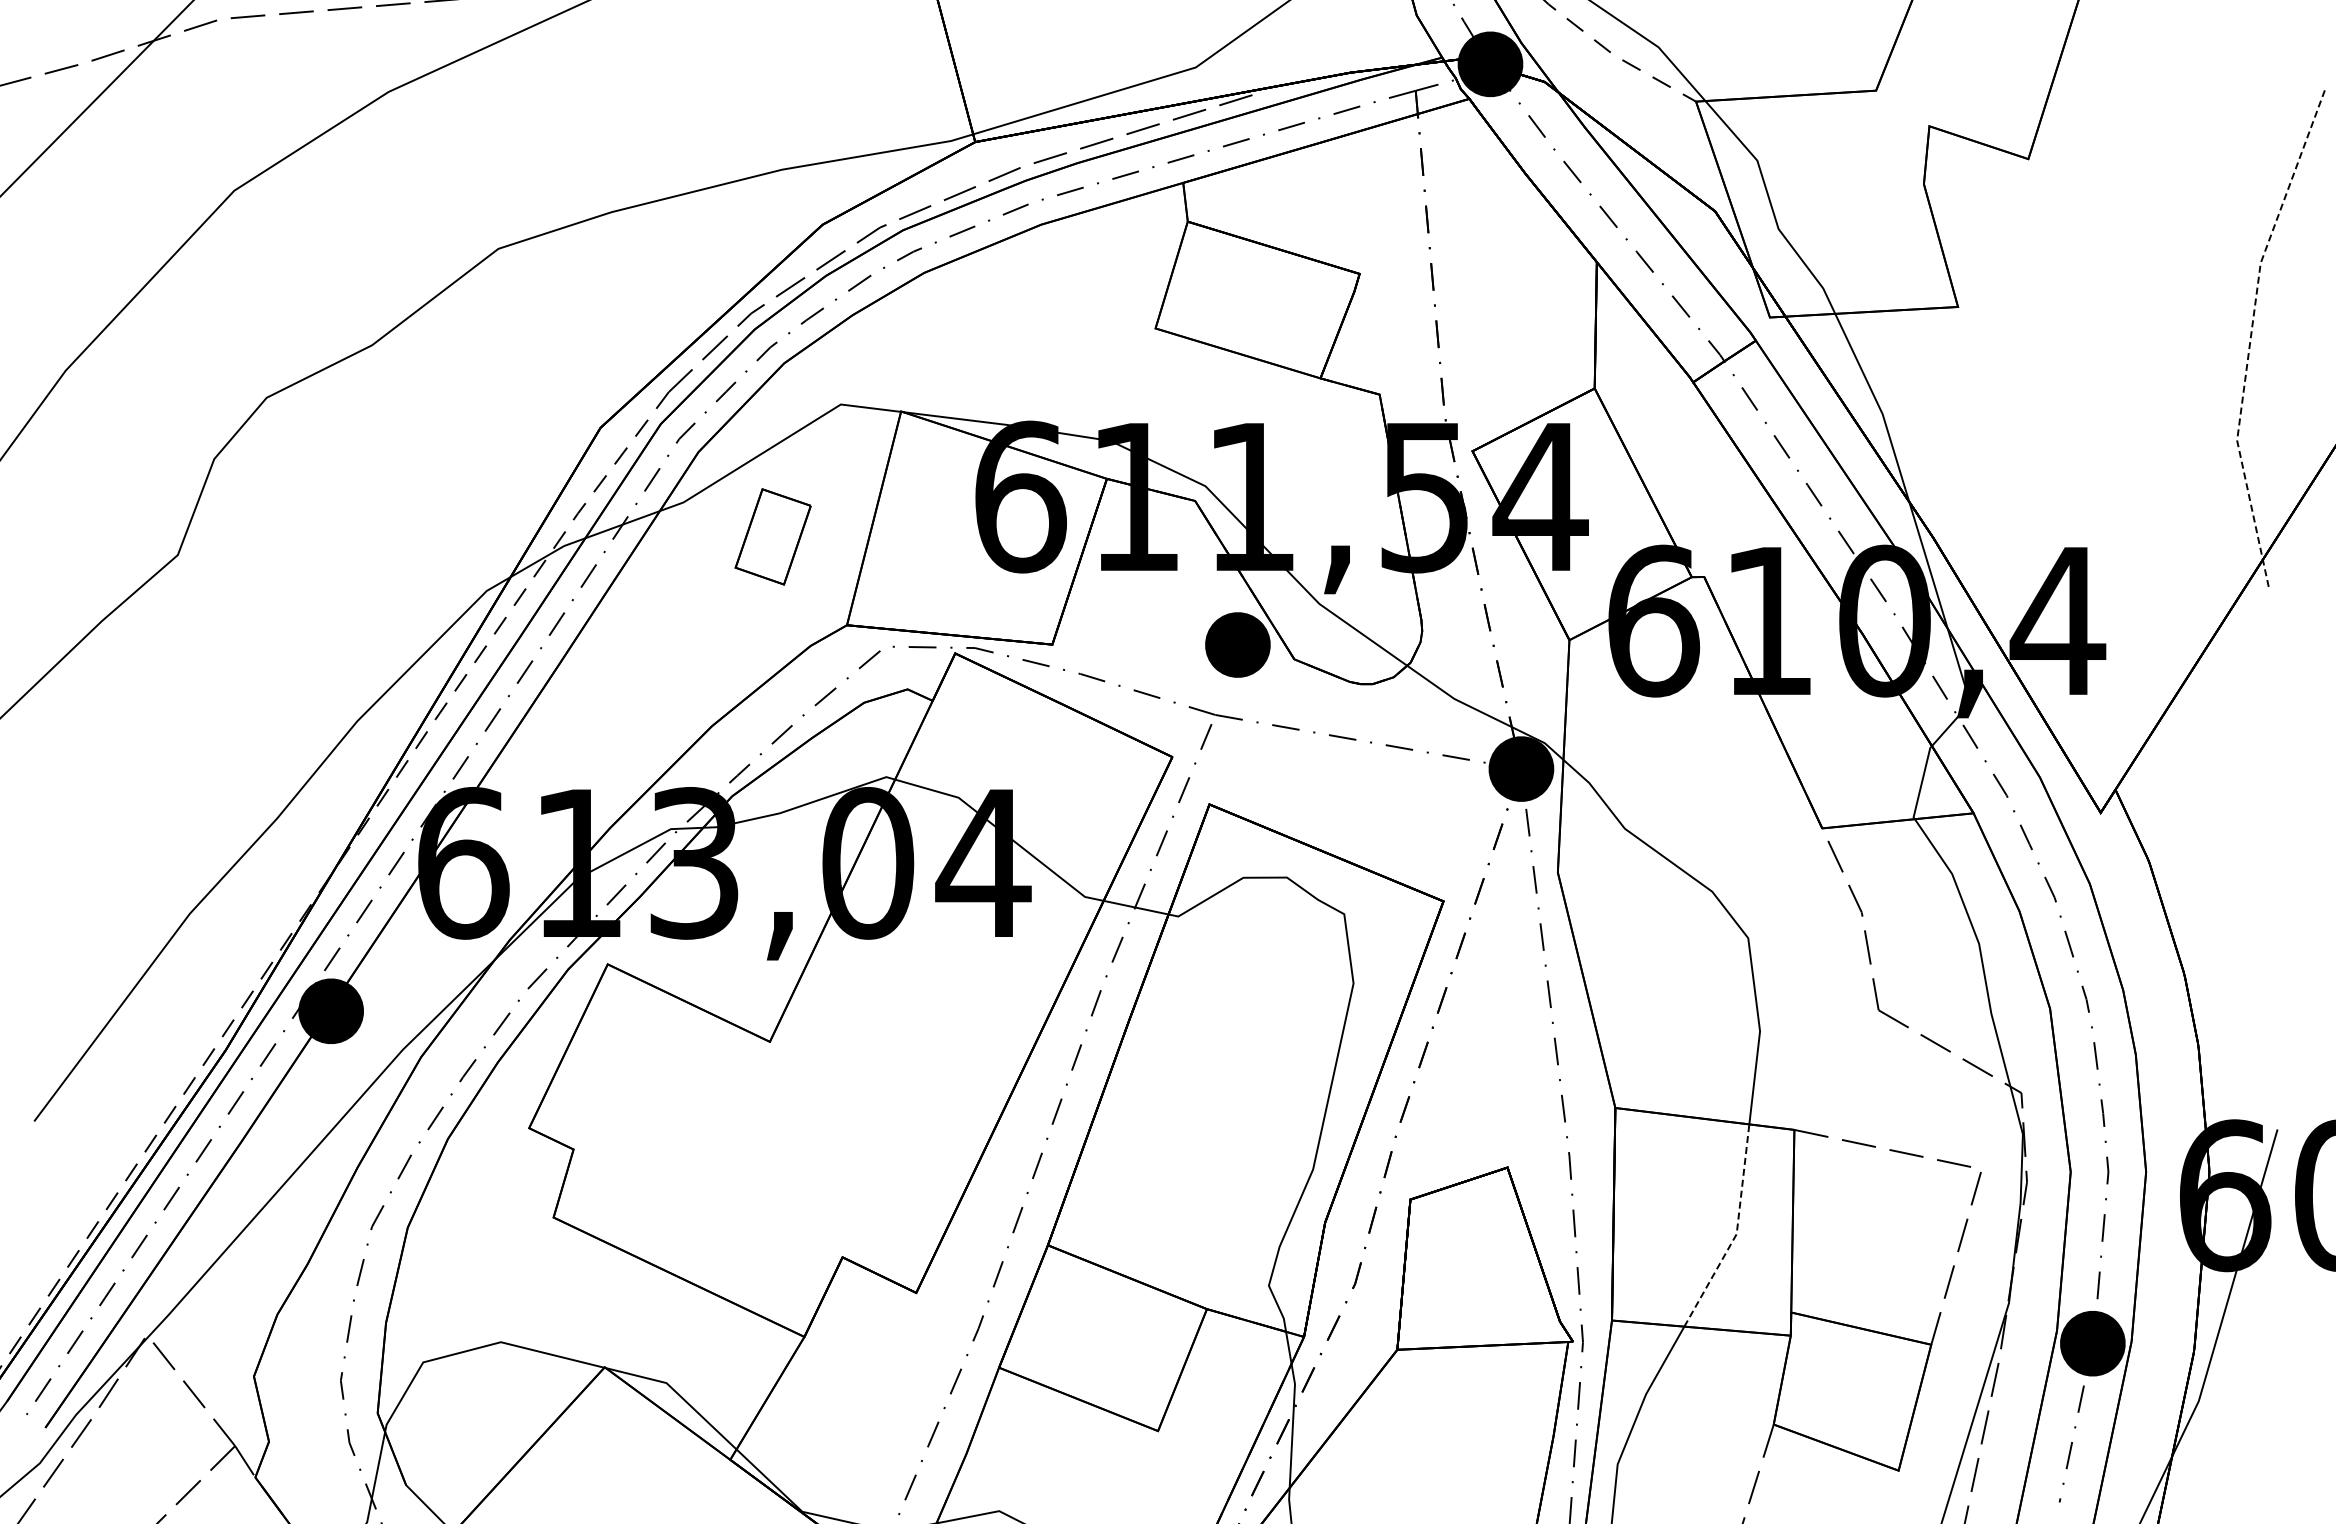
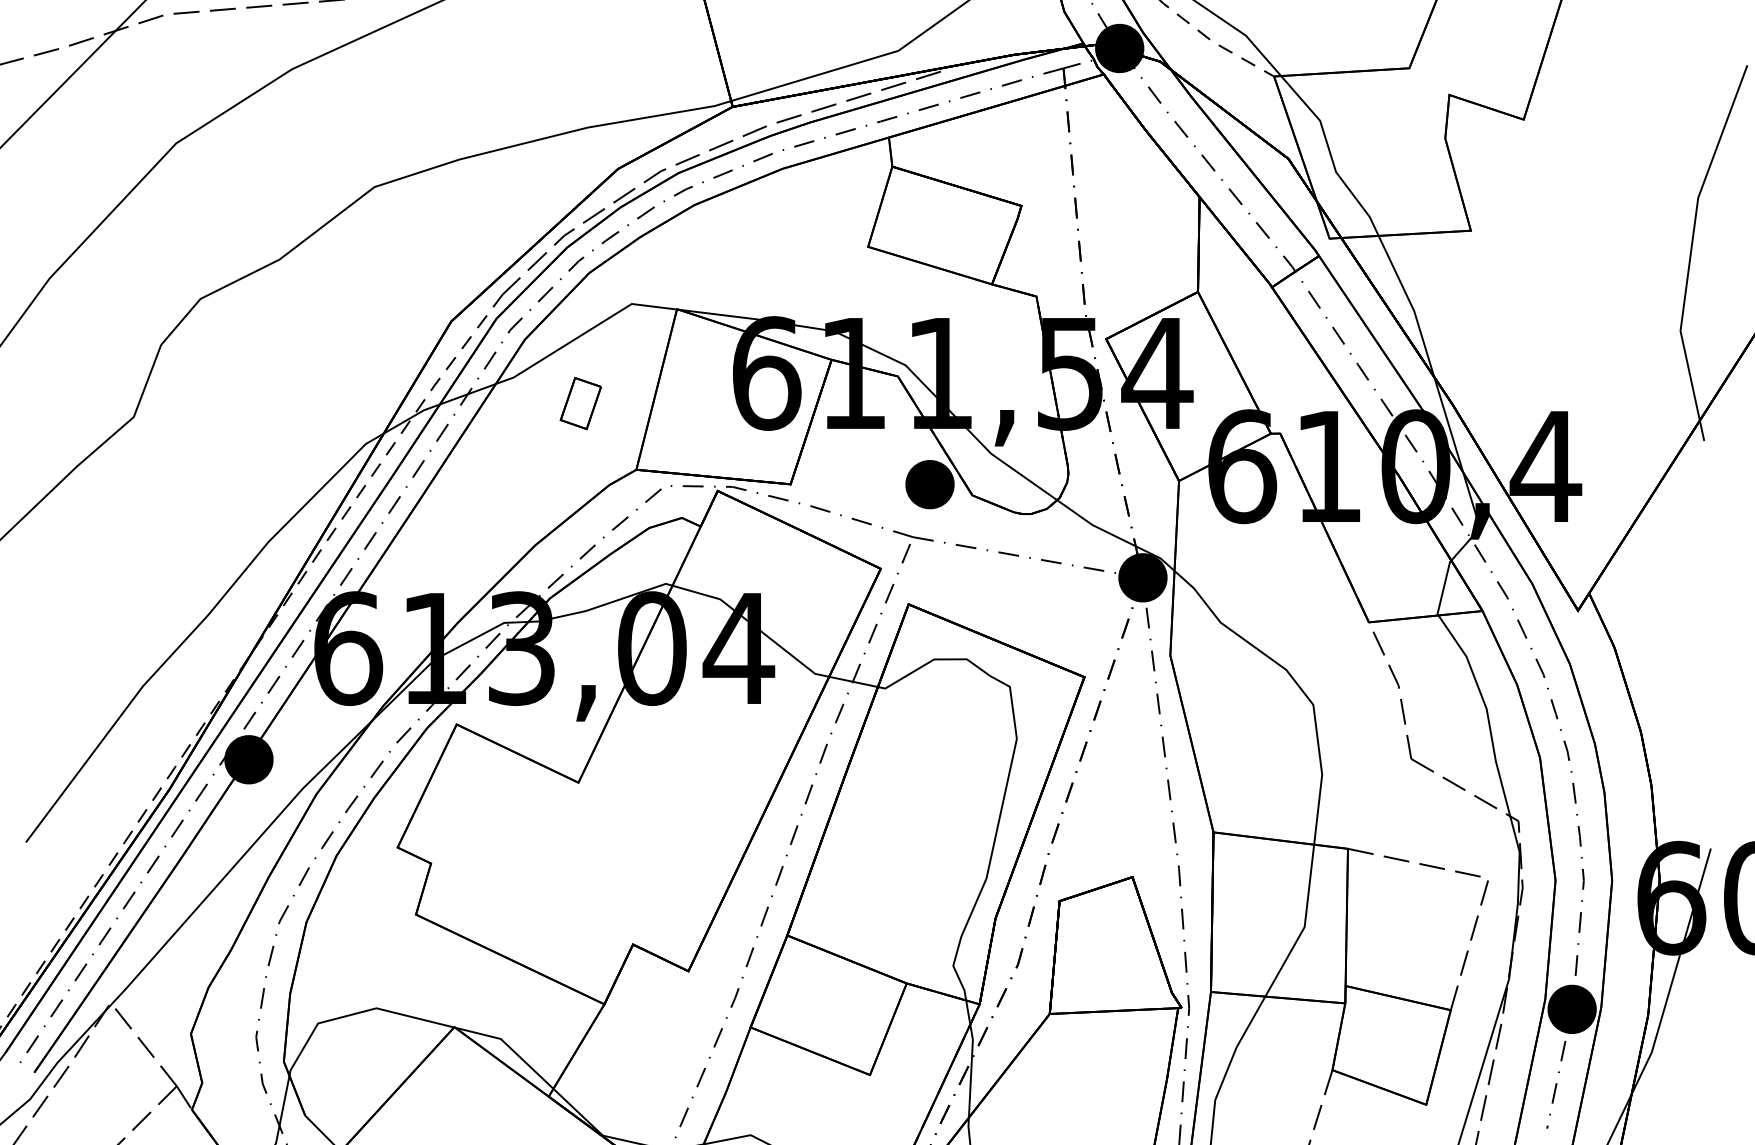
line: (2251, 332) -> (1691, 249), dashed -> solid
part: (772, 537) -> (580, 403), size x0.71
line: (1736, 1232) -> (1304, 925), dashed -> solid

